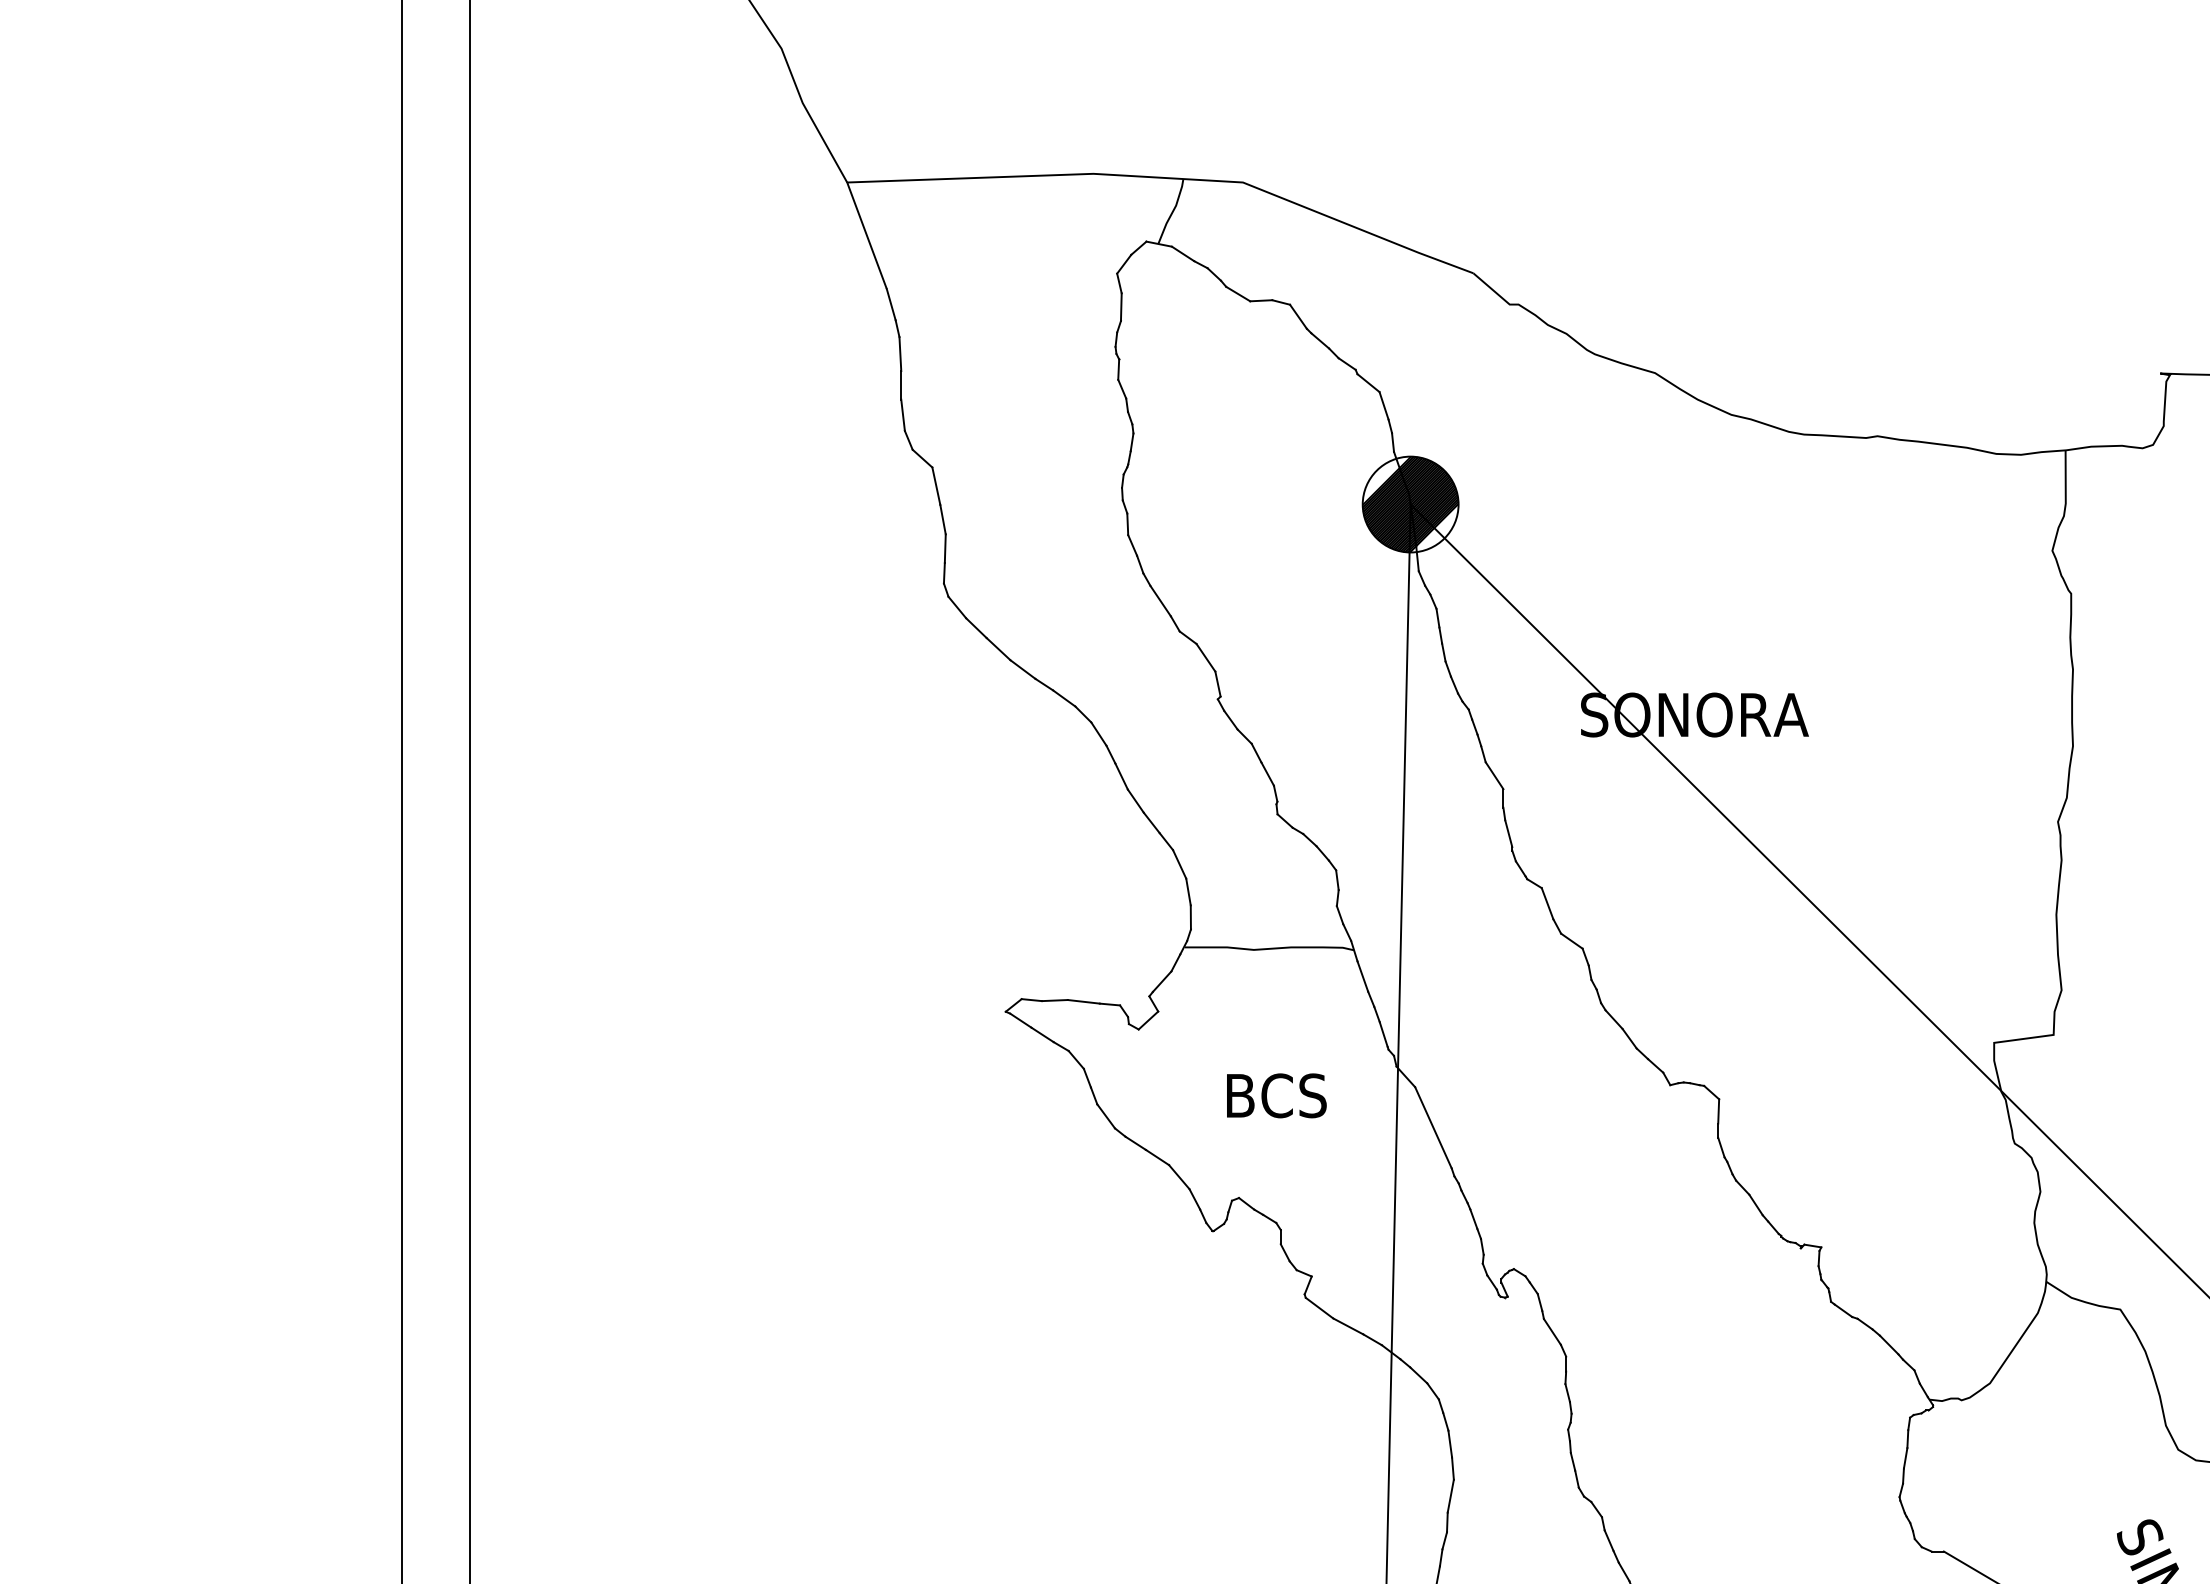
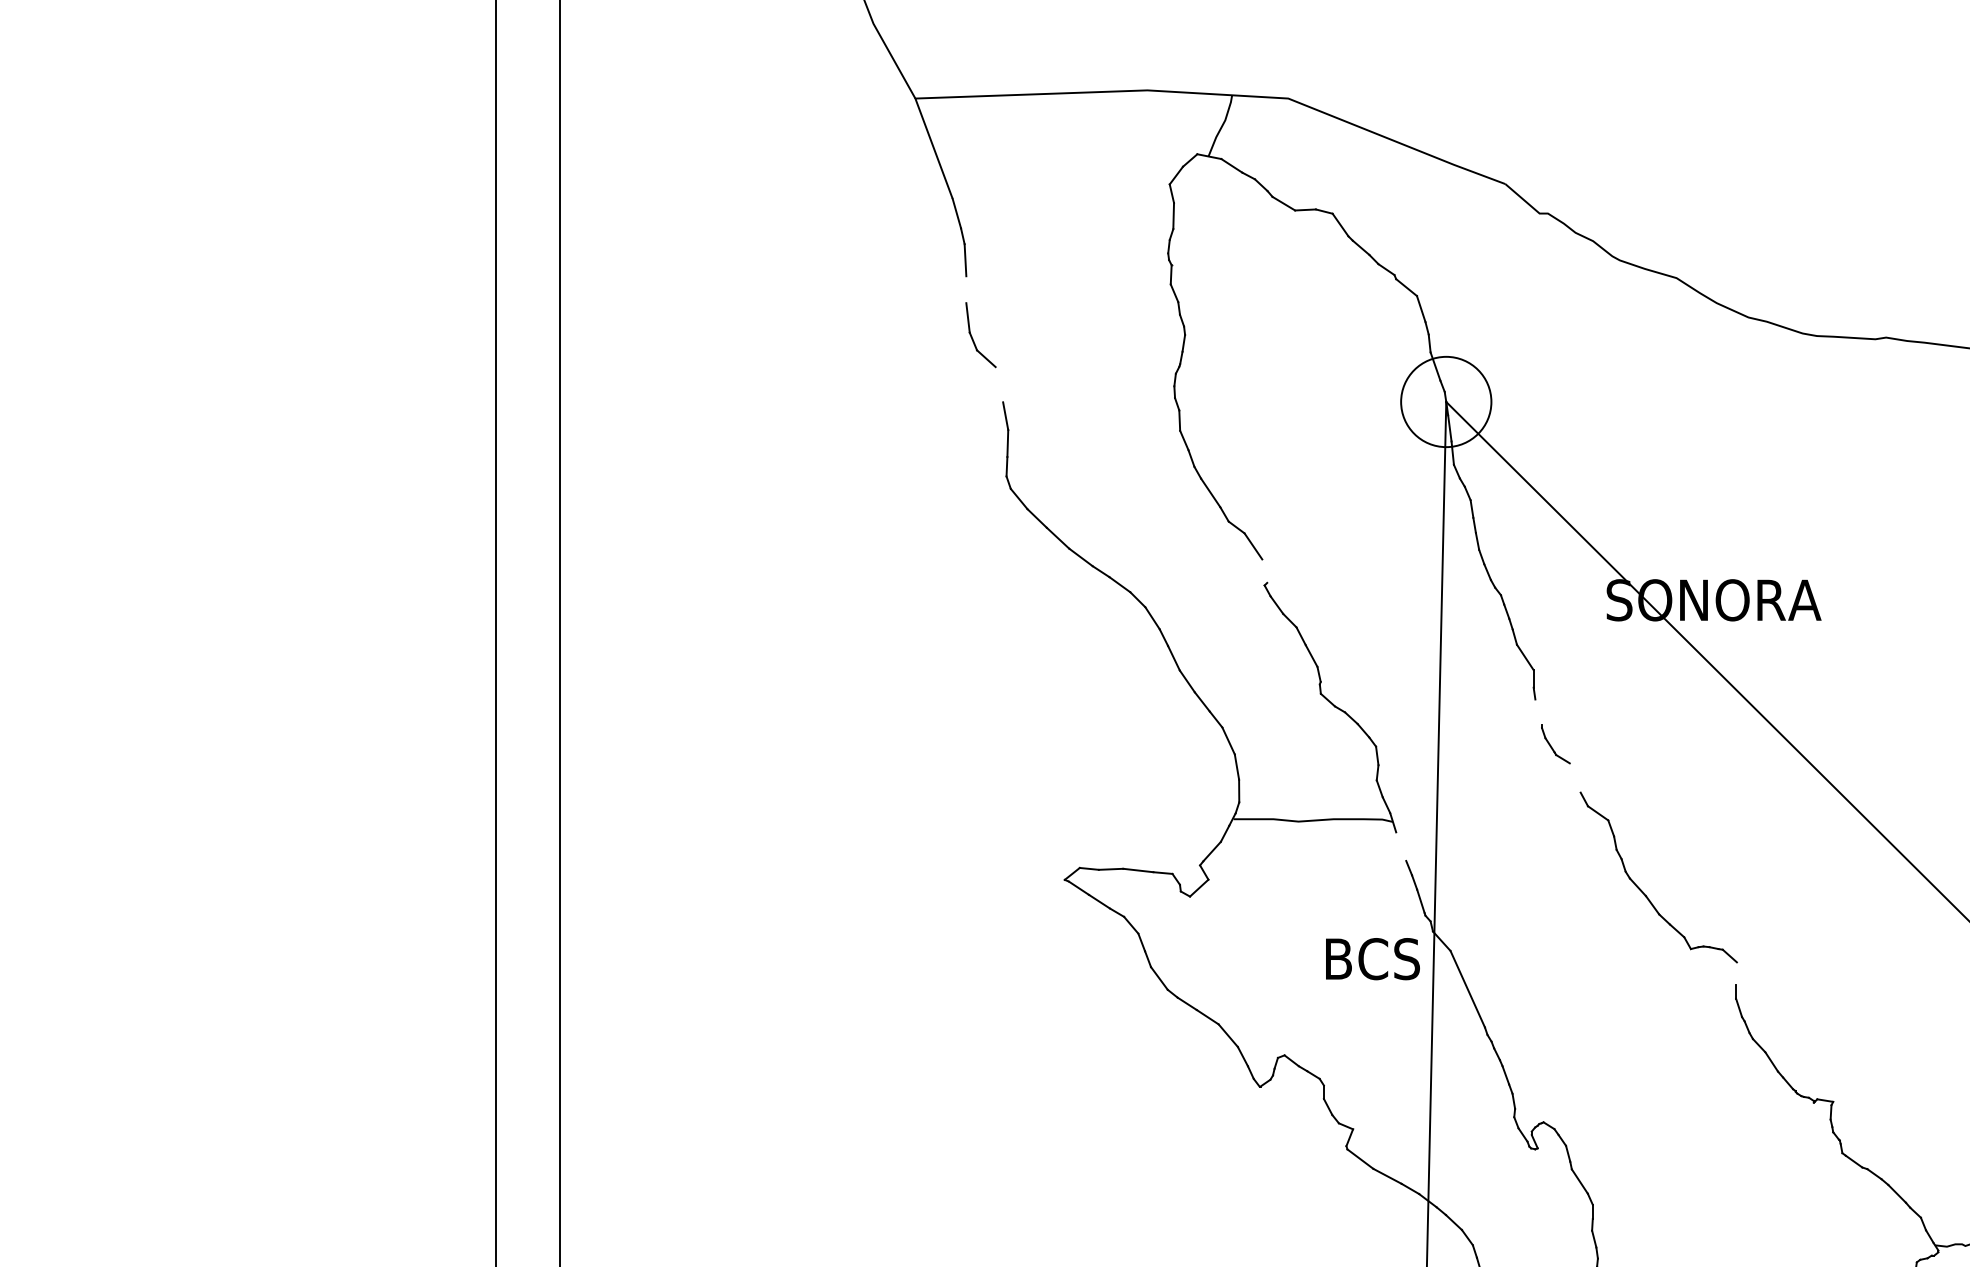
line: (901, 385) -> (966, 289), removed
line: (936, 485) -> (999, 384), removed
hatch: (1410, 504) -> (1446, 401), removed
line: (1217, 683) -> (1264, 570), removed
line: (1508, 833) -> (1538, 711), removed
line: (1547, 903) -> (1575, 777), removed
line: (1362, 976) -> (1400, 846), removed
text: (1276, 1095) -> (1372, 958), moved
line: (1718, 1111) -> (1736, 973), removed

